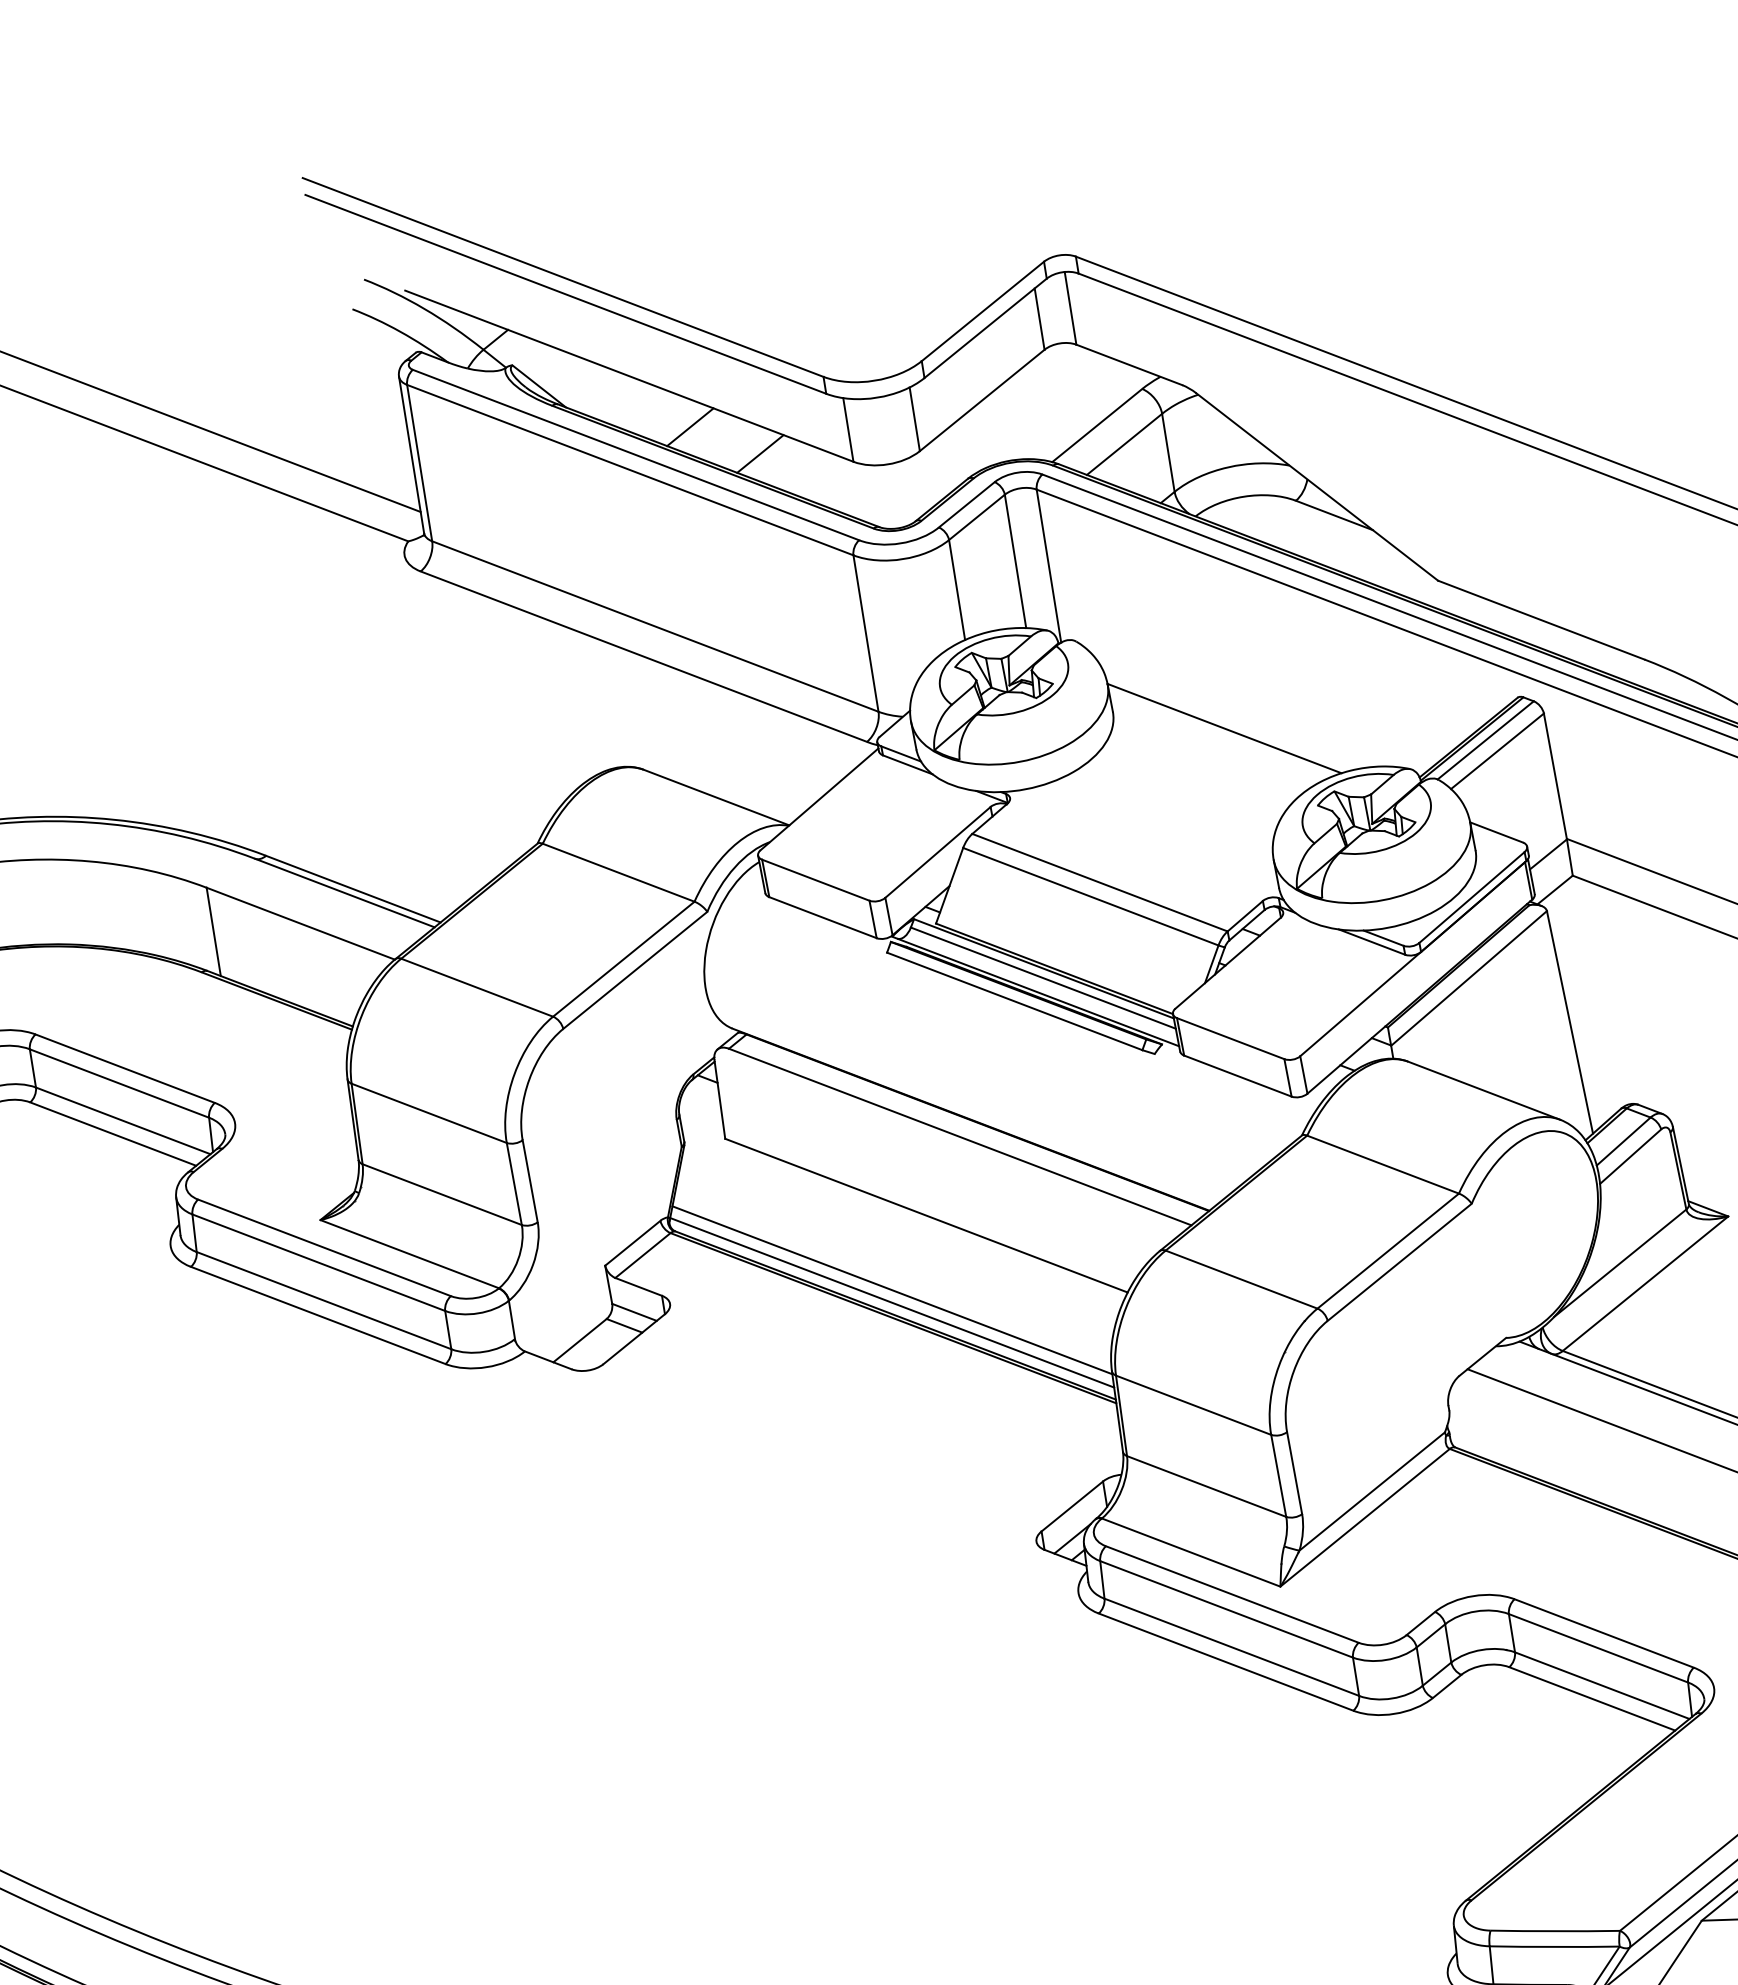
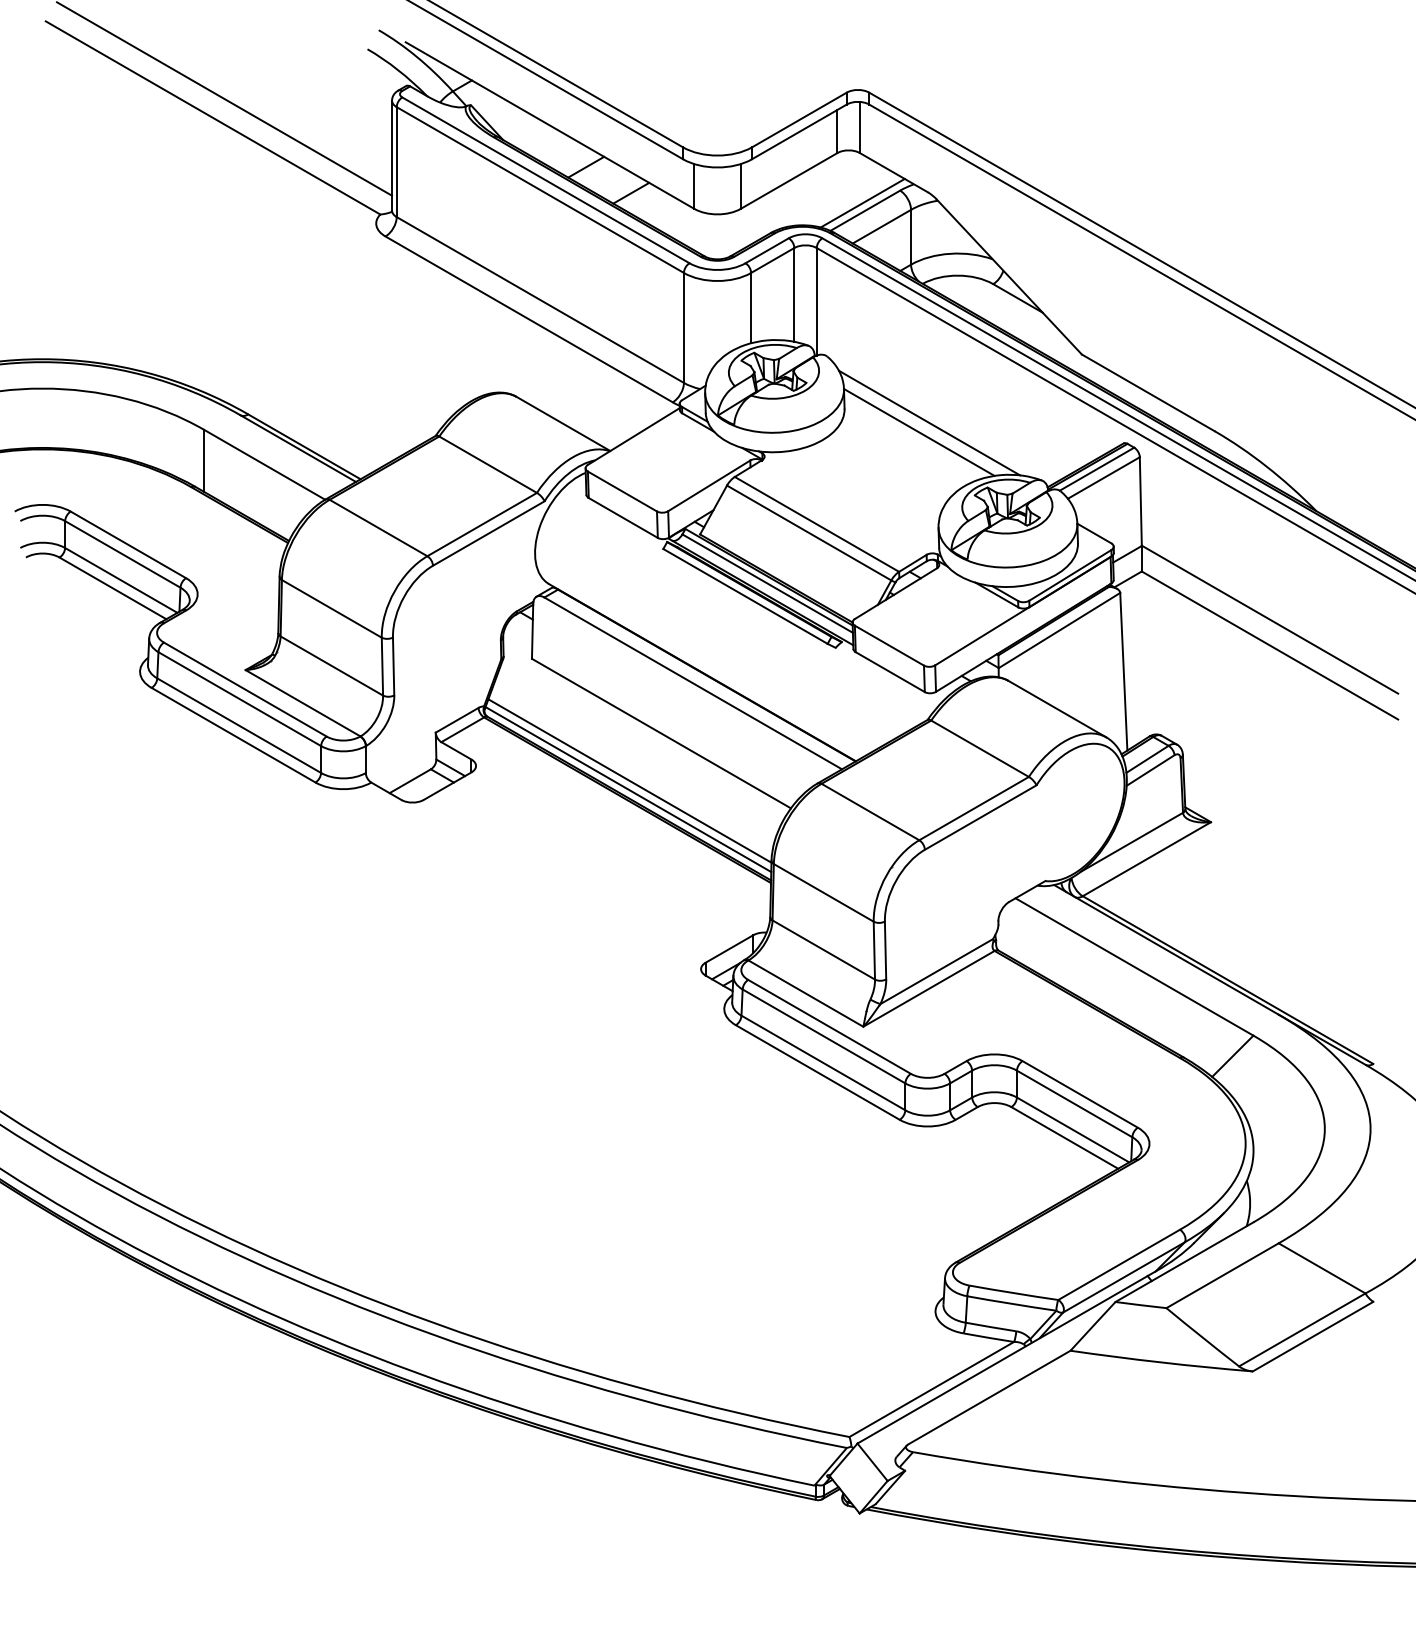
line: (1091, 414) -> (862, 202), added
line: (1236, 712) -> (929, 422), added

